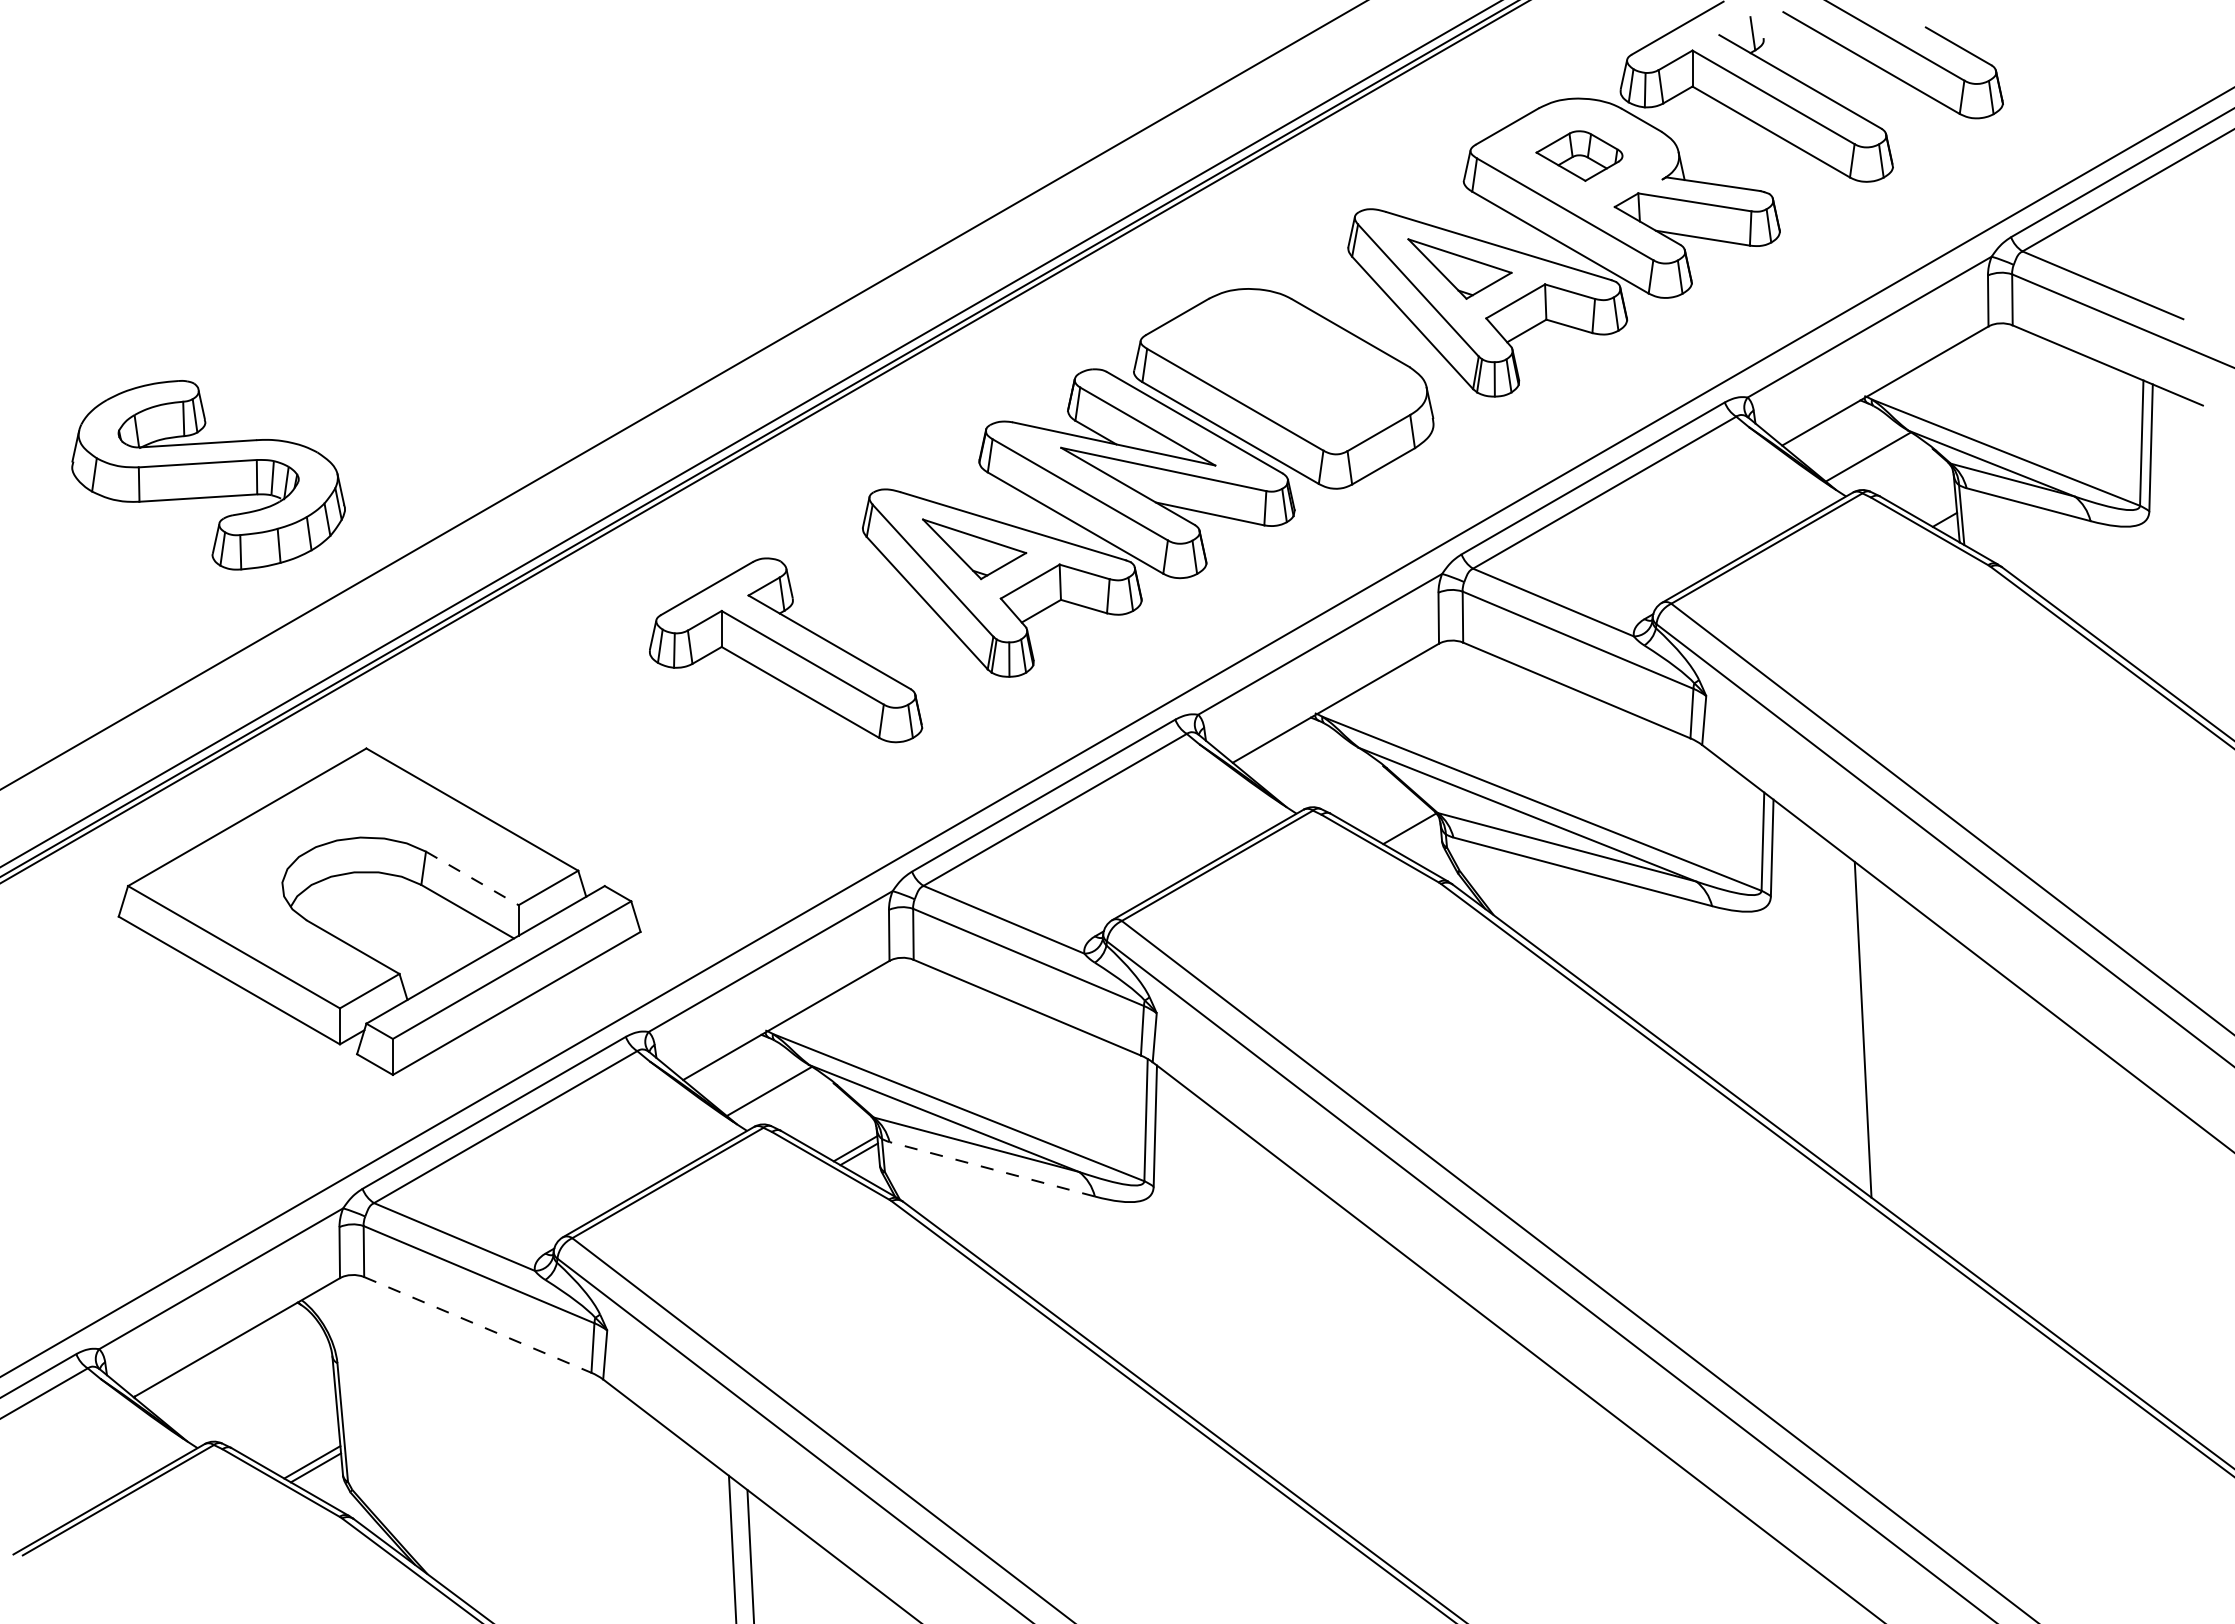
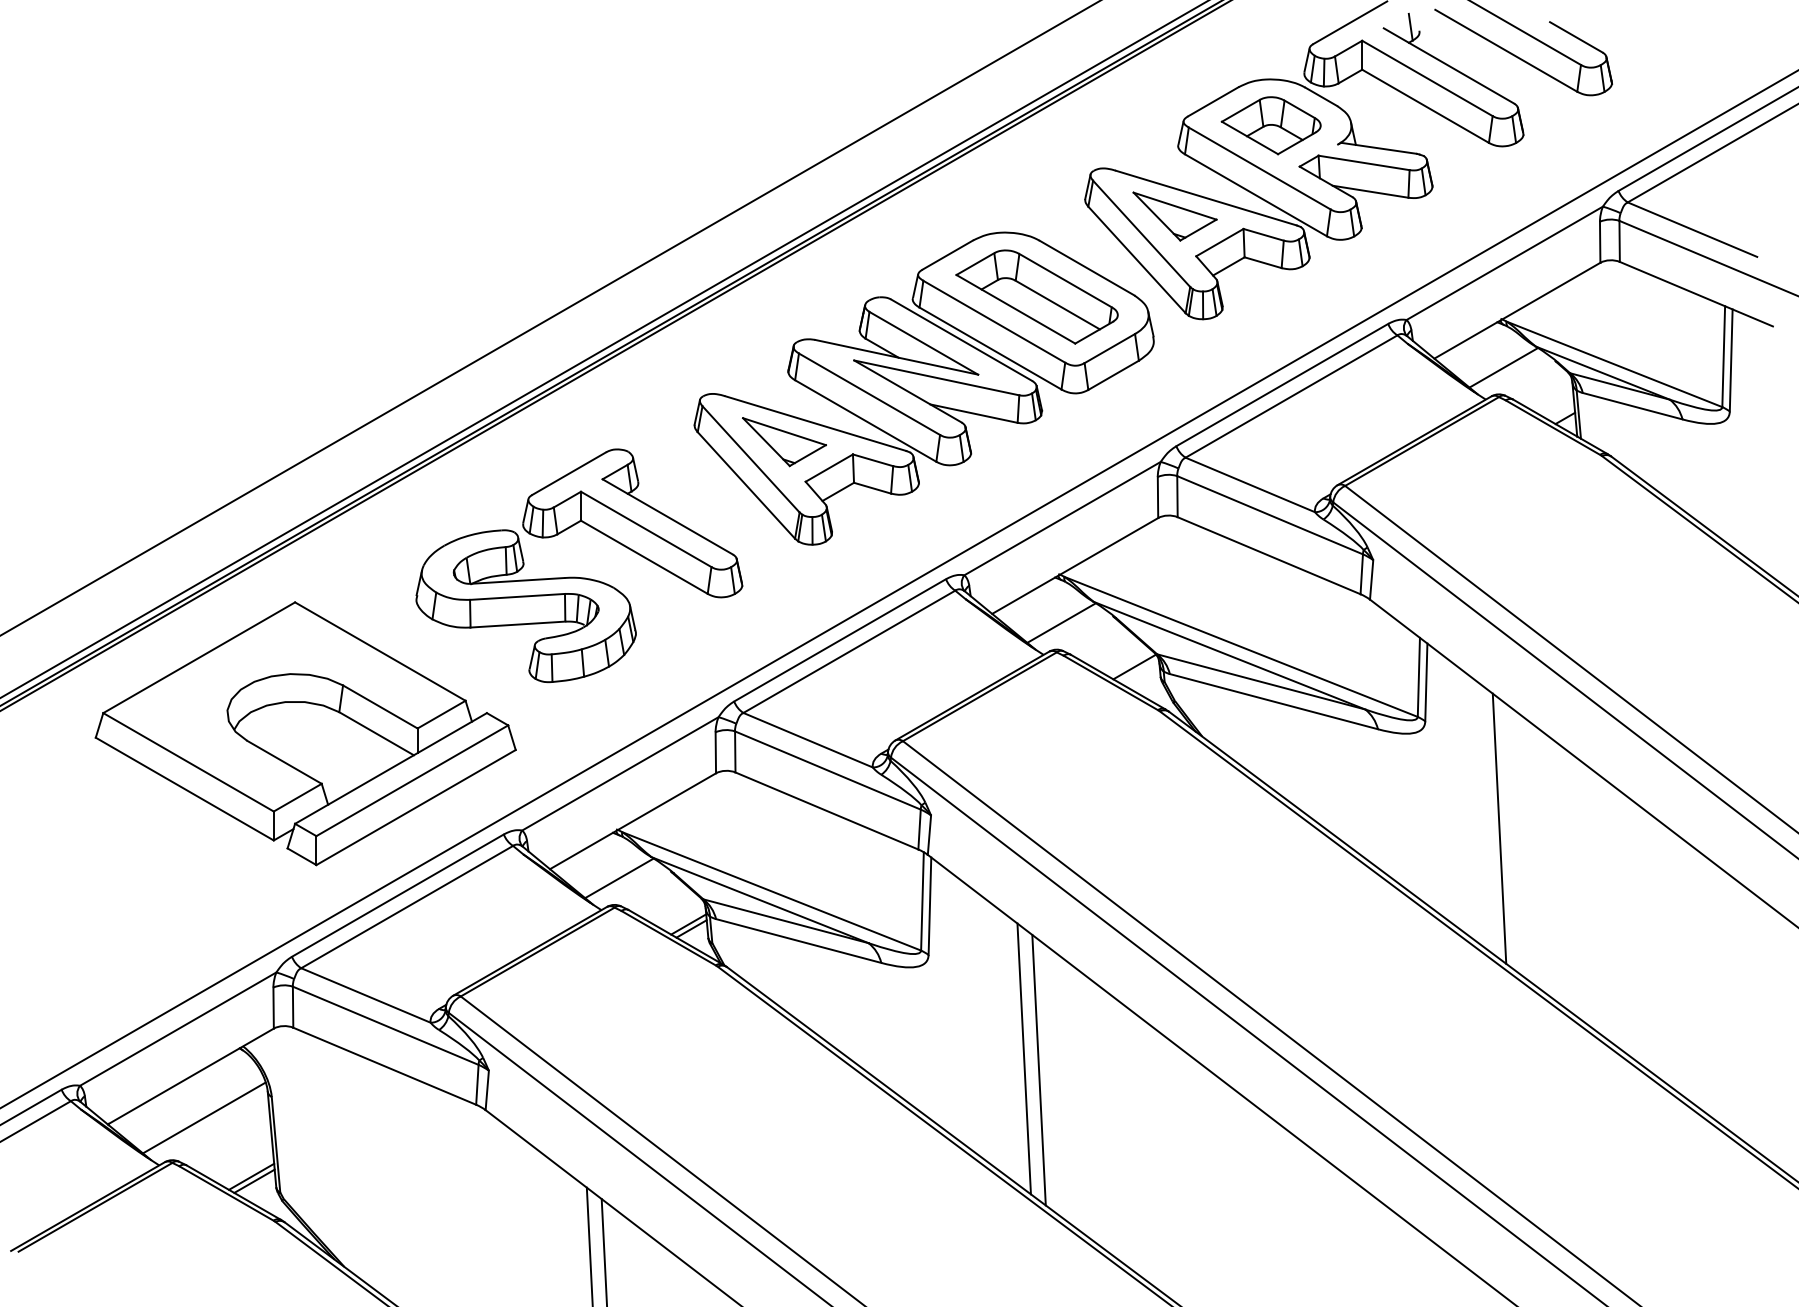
part: (1579, 155) -> (1271, 125), size x1.43
part: (1288, 368) -> (1037, 296), added
part: (208, 475) -> (526, 606), moved
line: (1318, 773) -> (1061, 622), added
line: (472, 878) -> (380, 707), dashed -> solid
line: (991, 1169) -> (798, 941), dashed -> solid
line: (1272, 1315) -> (1024, 1058), added
line: (478, 1325) -> (385, 1066), dashed -> solid
line: (1290, 1329) -> (1038, 1069), added
line: (253, 1389) -> (204, 1118), added

